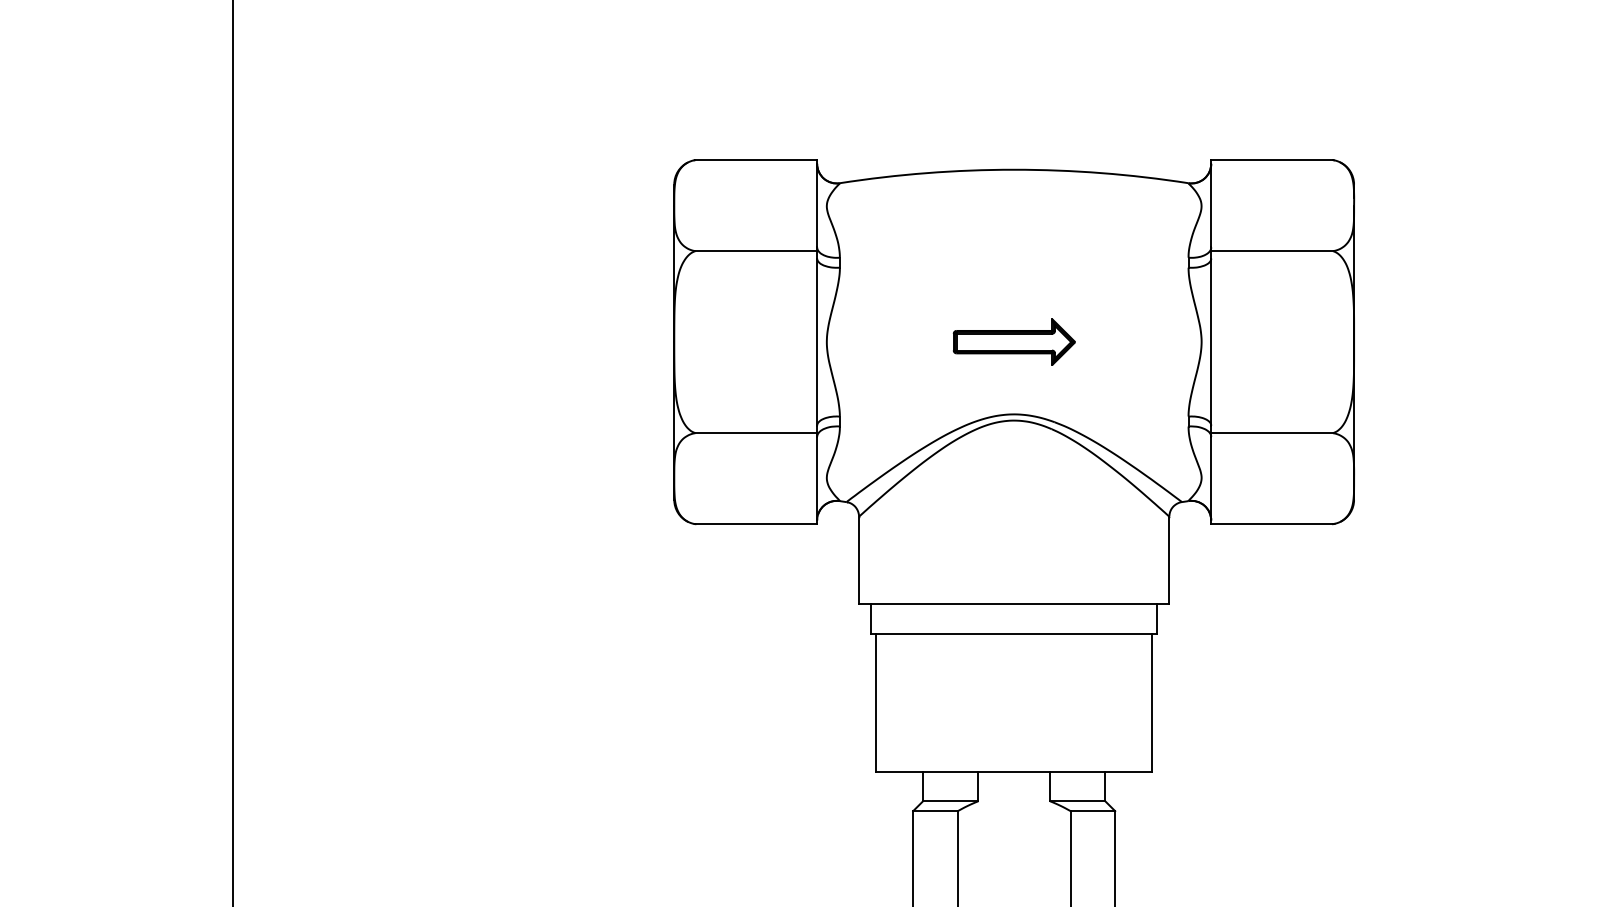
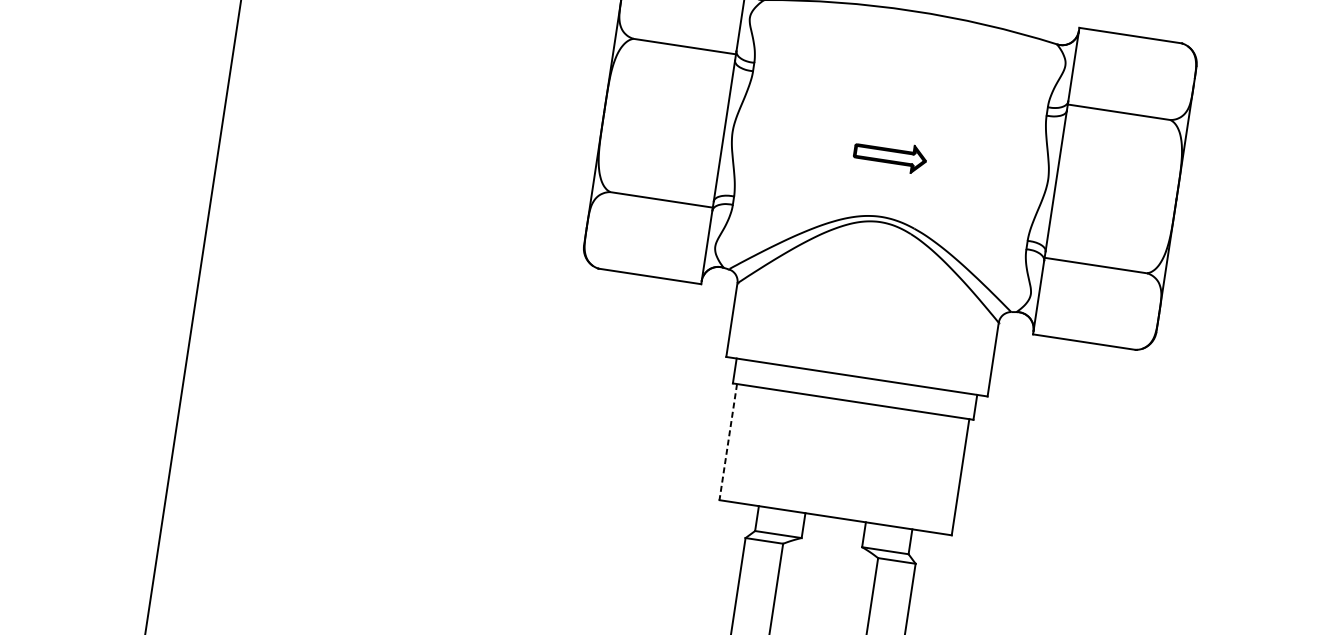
part: (1013, 341) -> (889, 155), size x0.7
line: (876, 702) -> (728, 441), solid -> dashed

